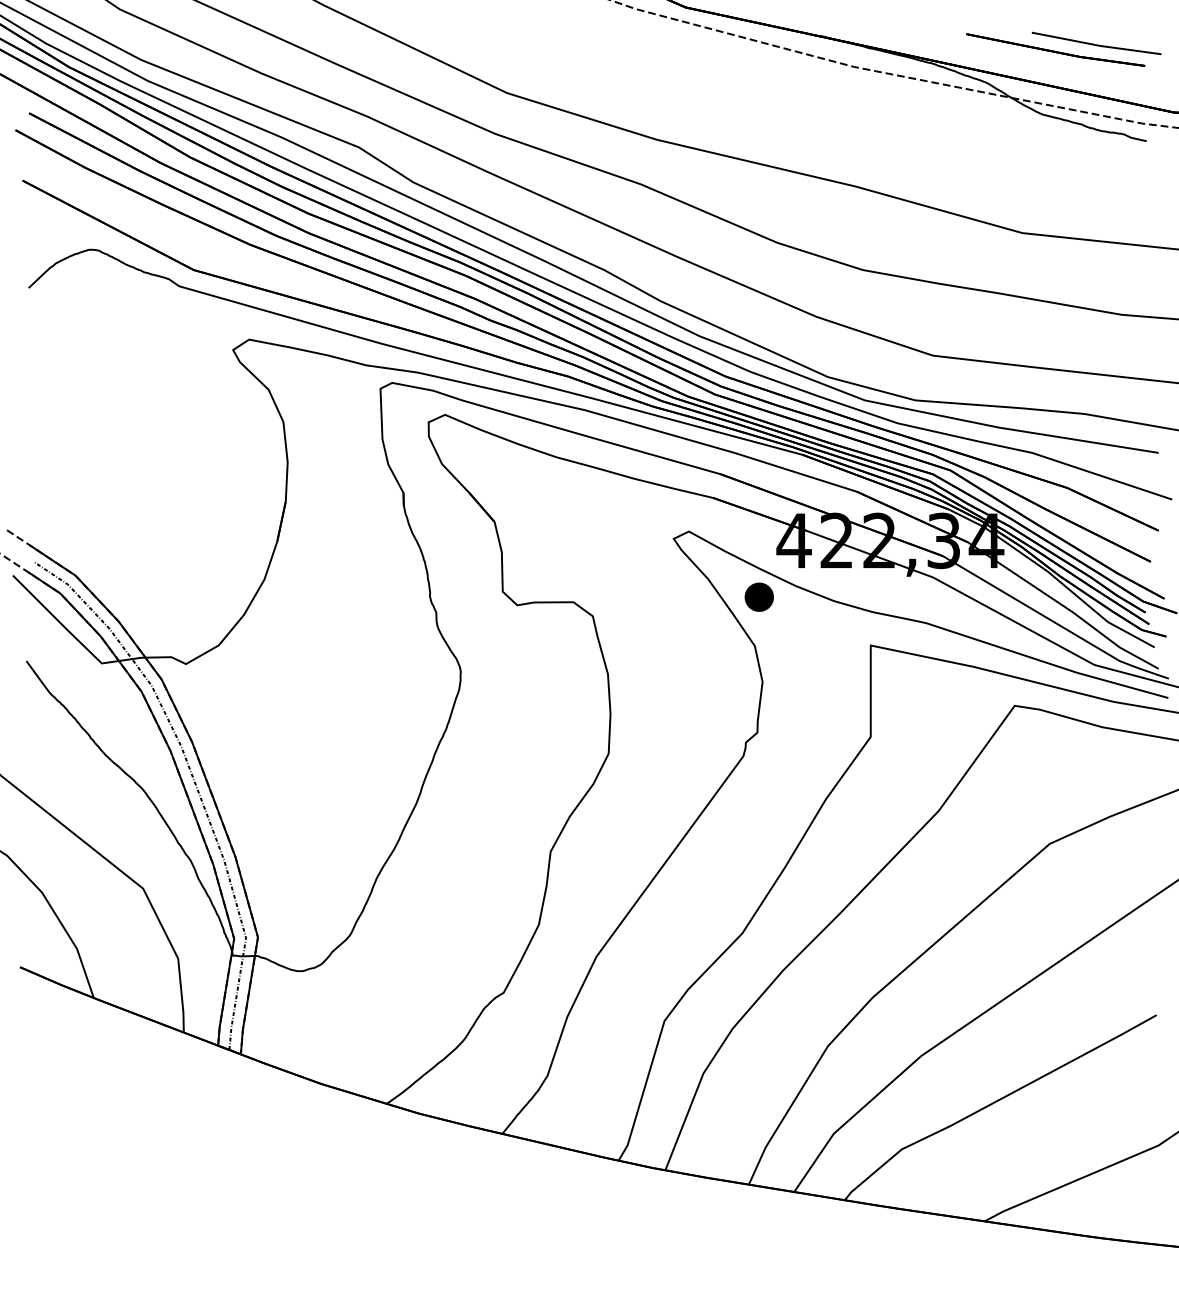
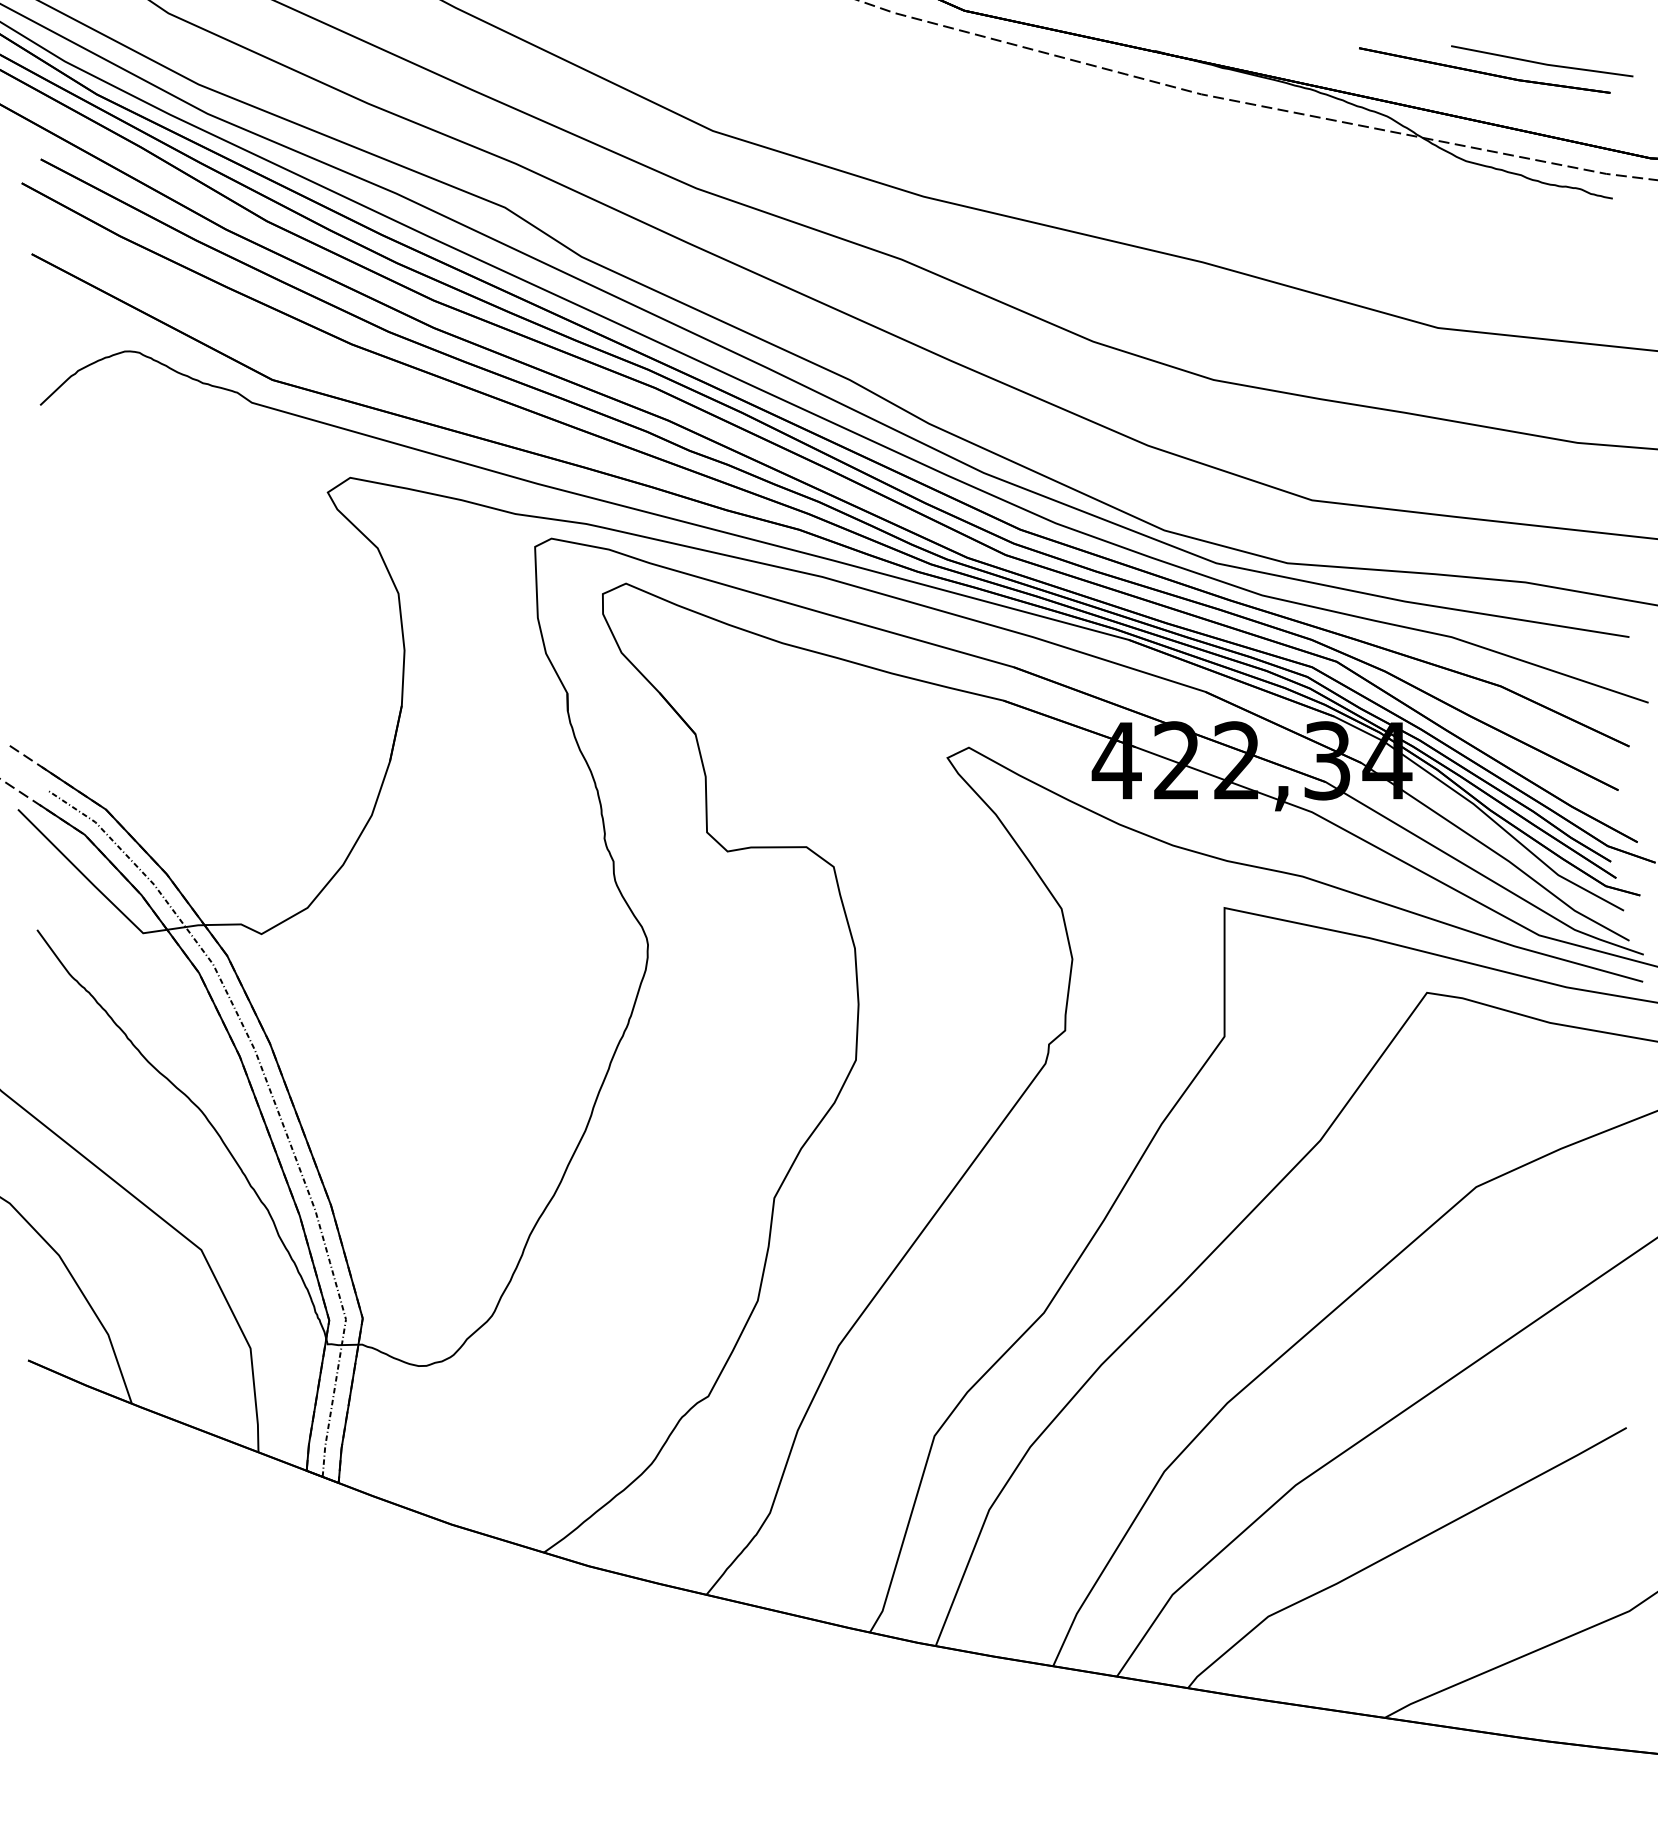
part: (758, 596) -> (1066, 839), removed

